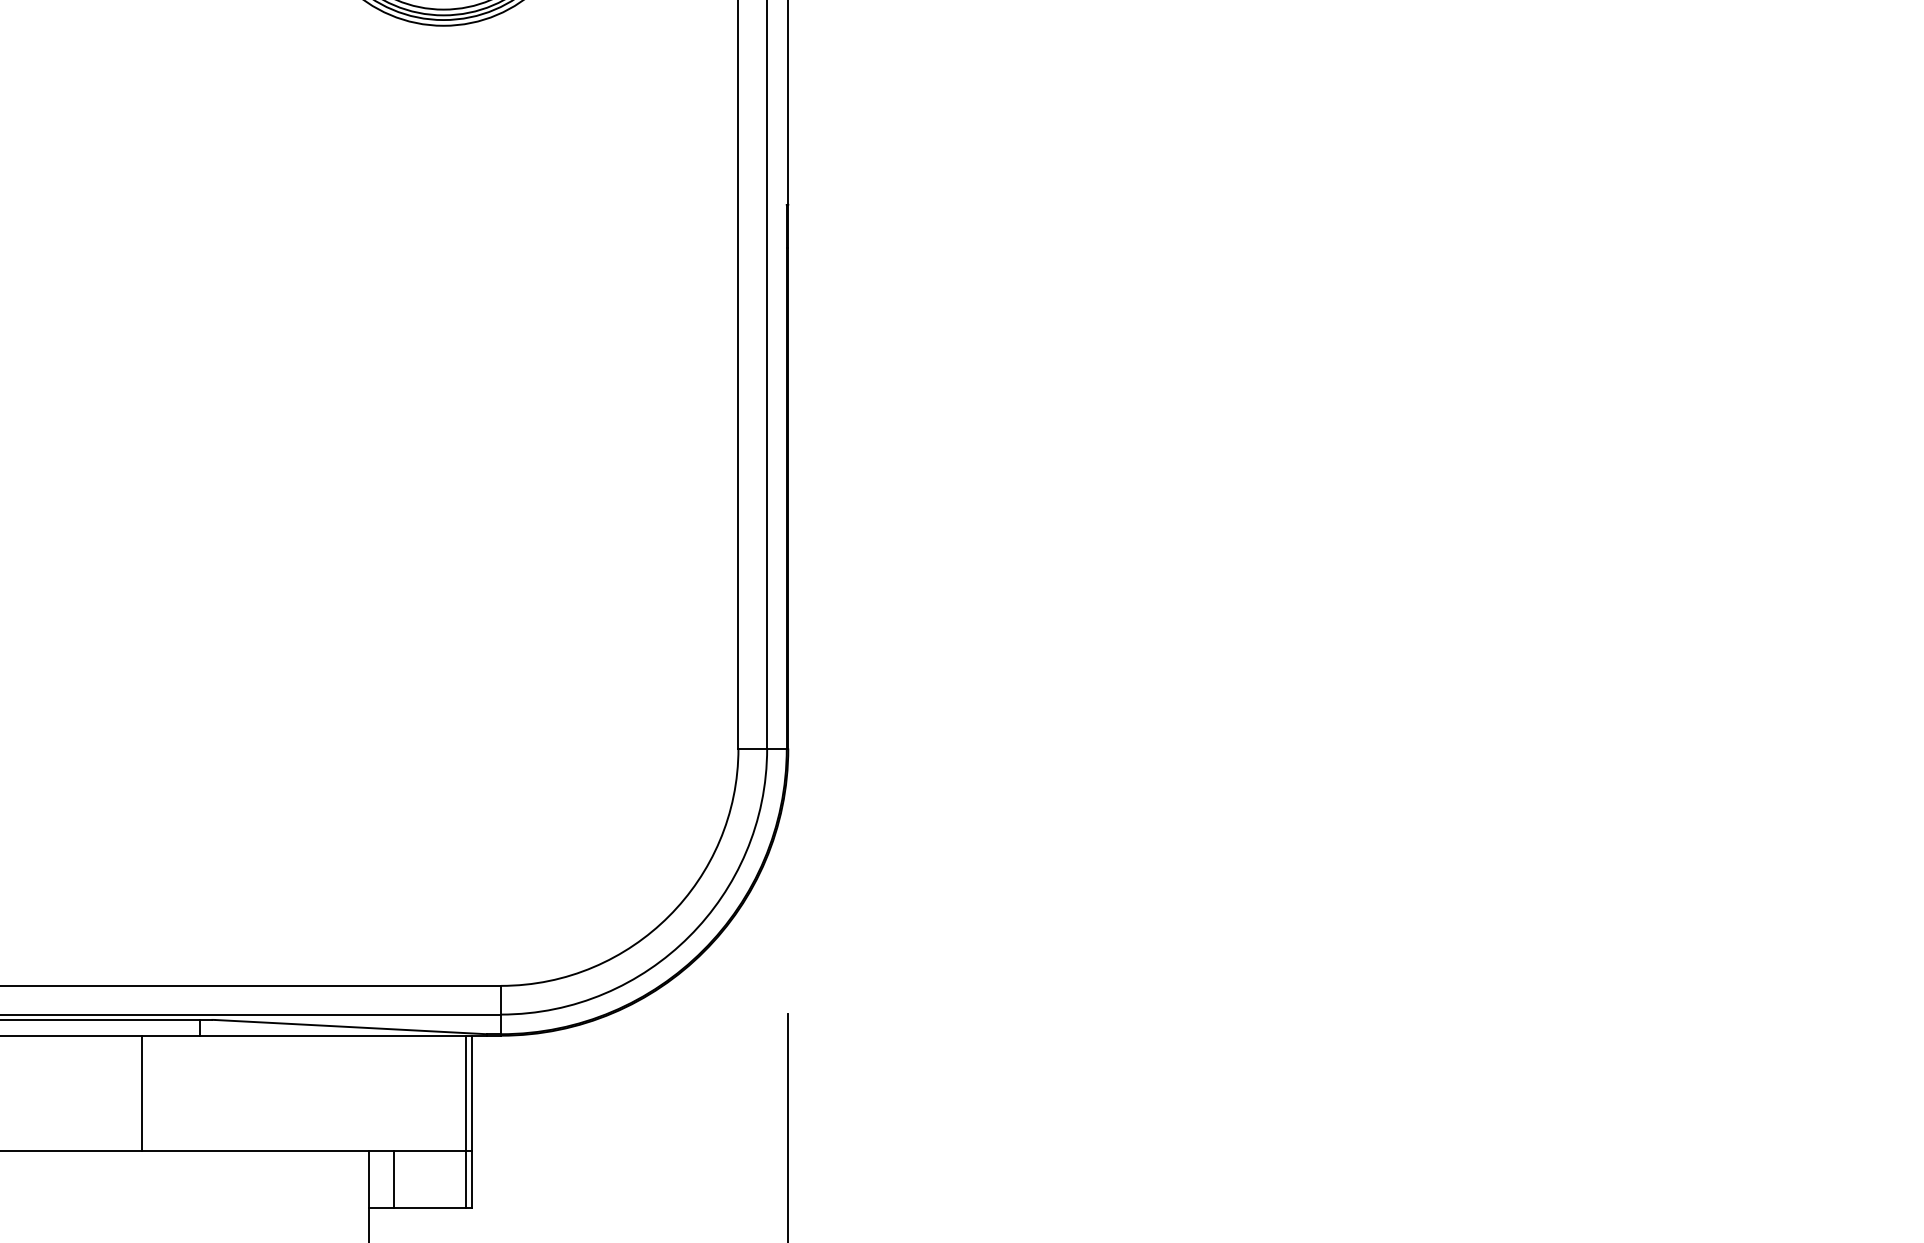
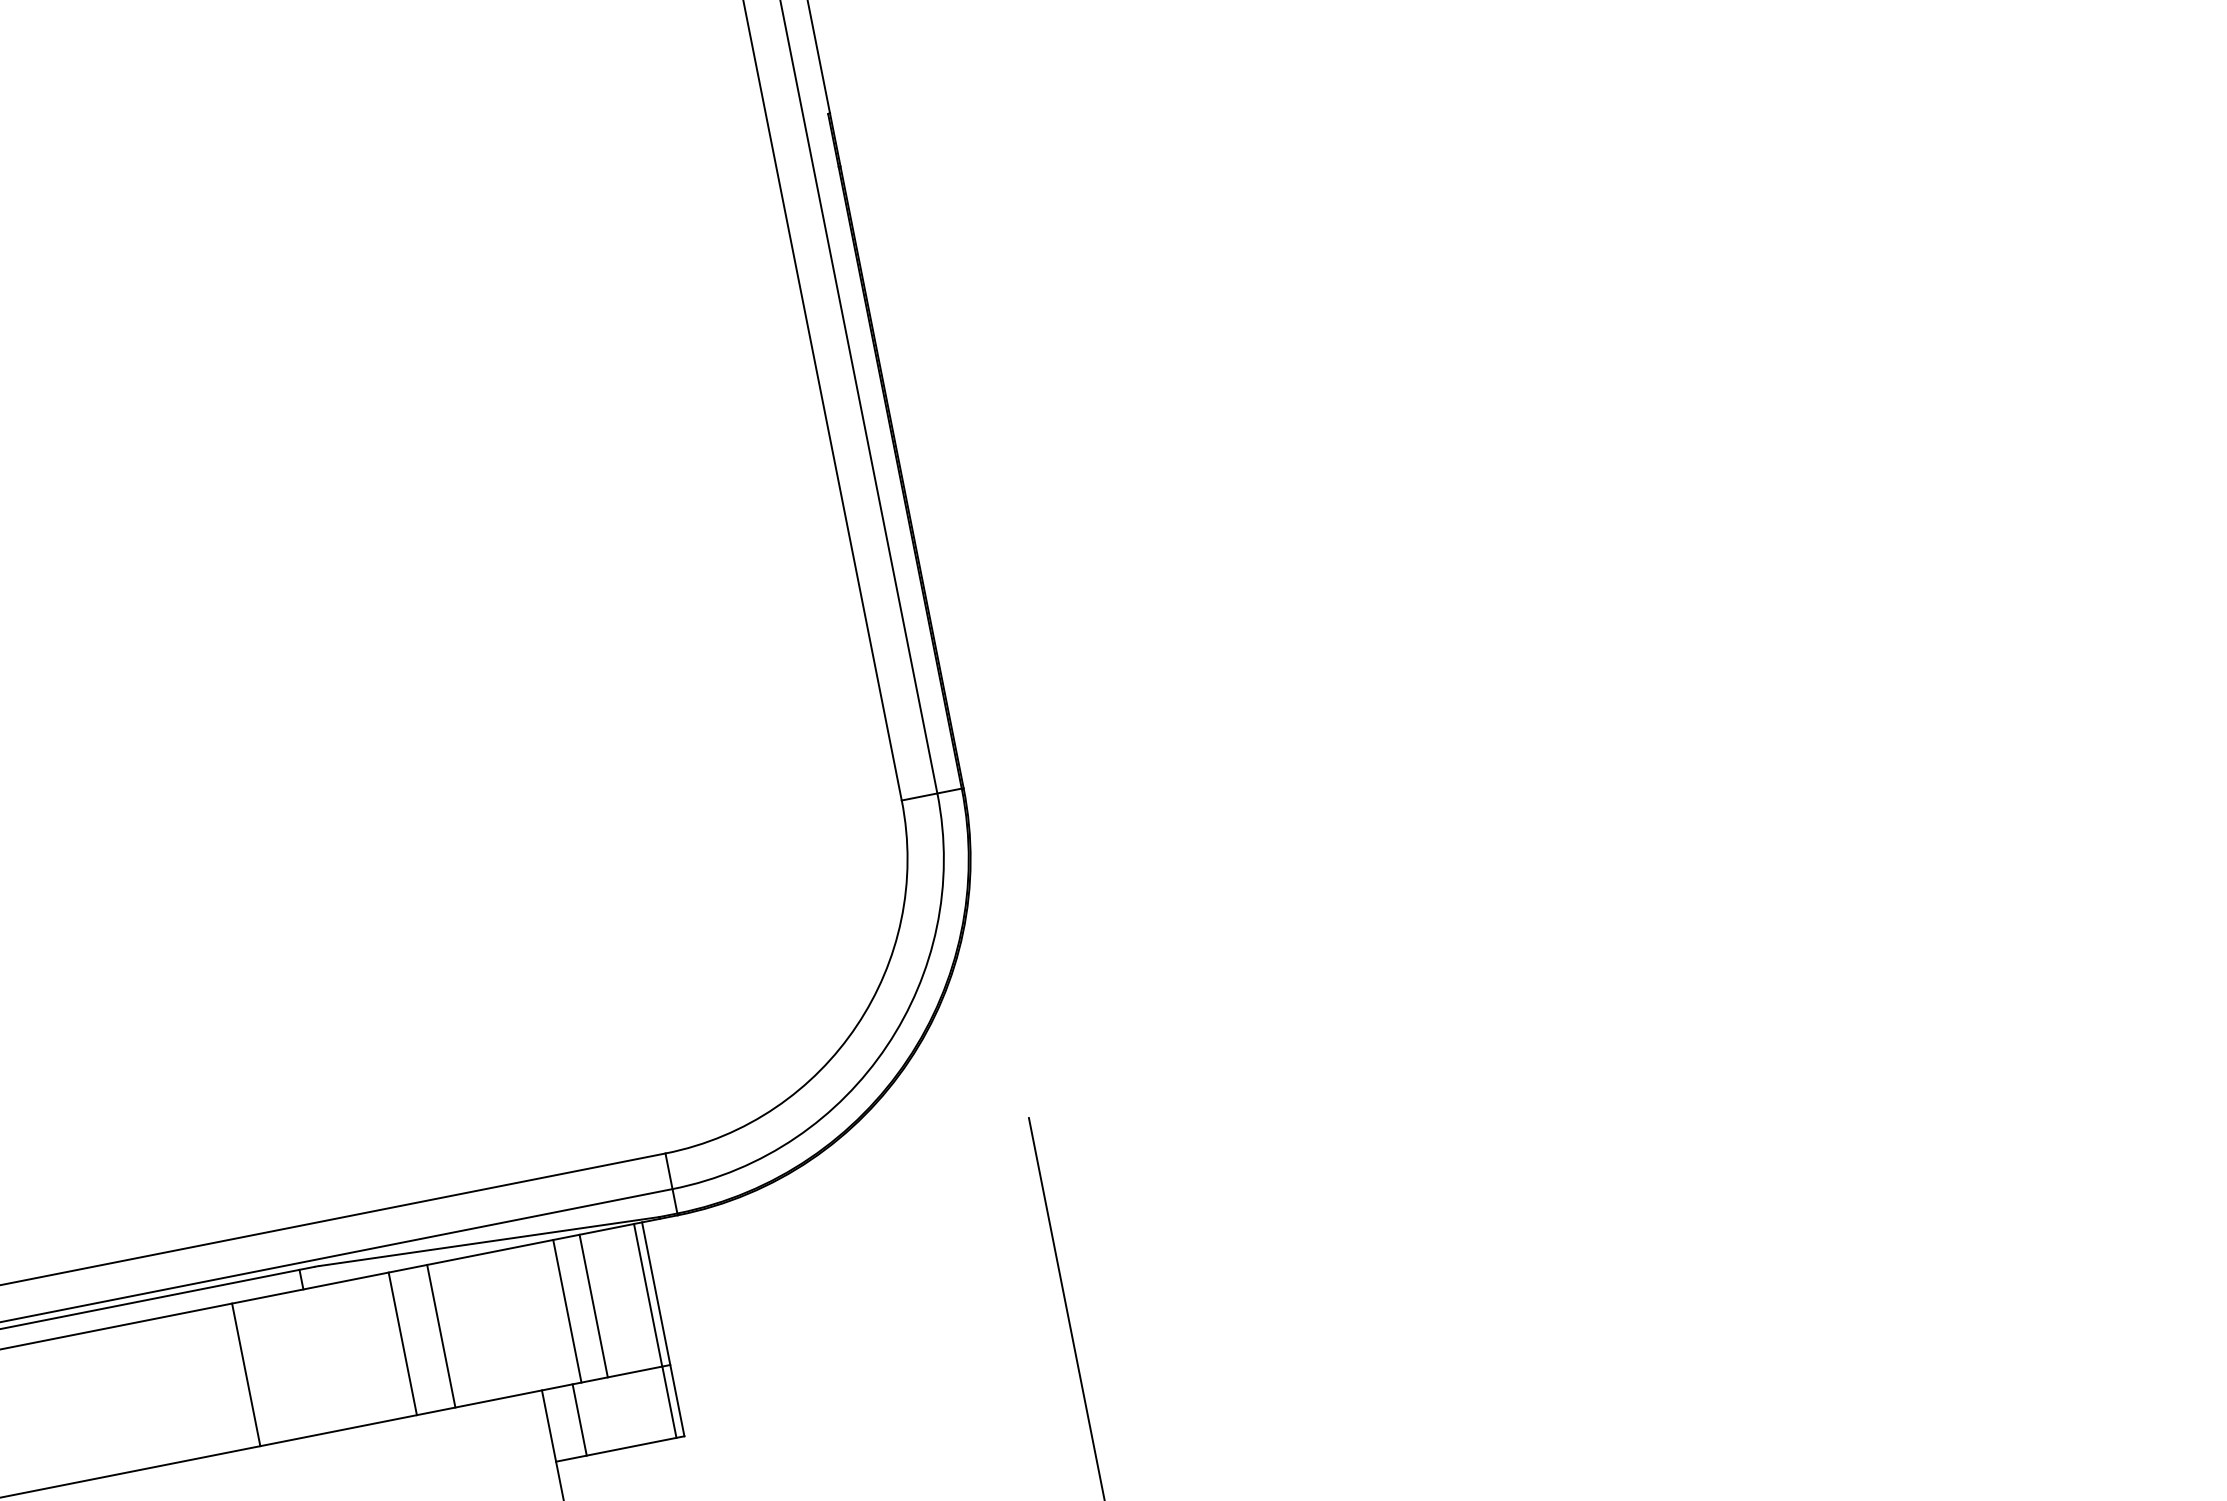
line: (268, 1092) -> (402, 1343), added
line: (299, 1092) -> (441, 1335), added
line: (400, 1092) -> (566, 1310), added
line: (422, 1092) -> (594, 1305), added

